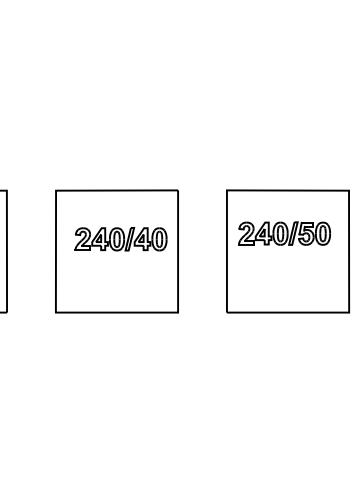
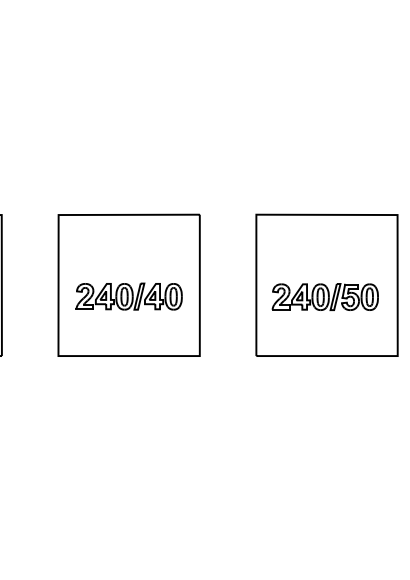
part: (284, 233) -> (325, 296), moved
part: (120, 239) -> (128, 296), moved

